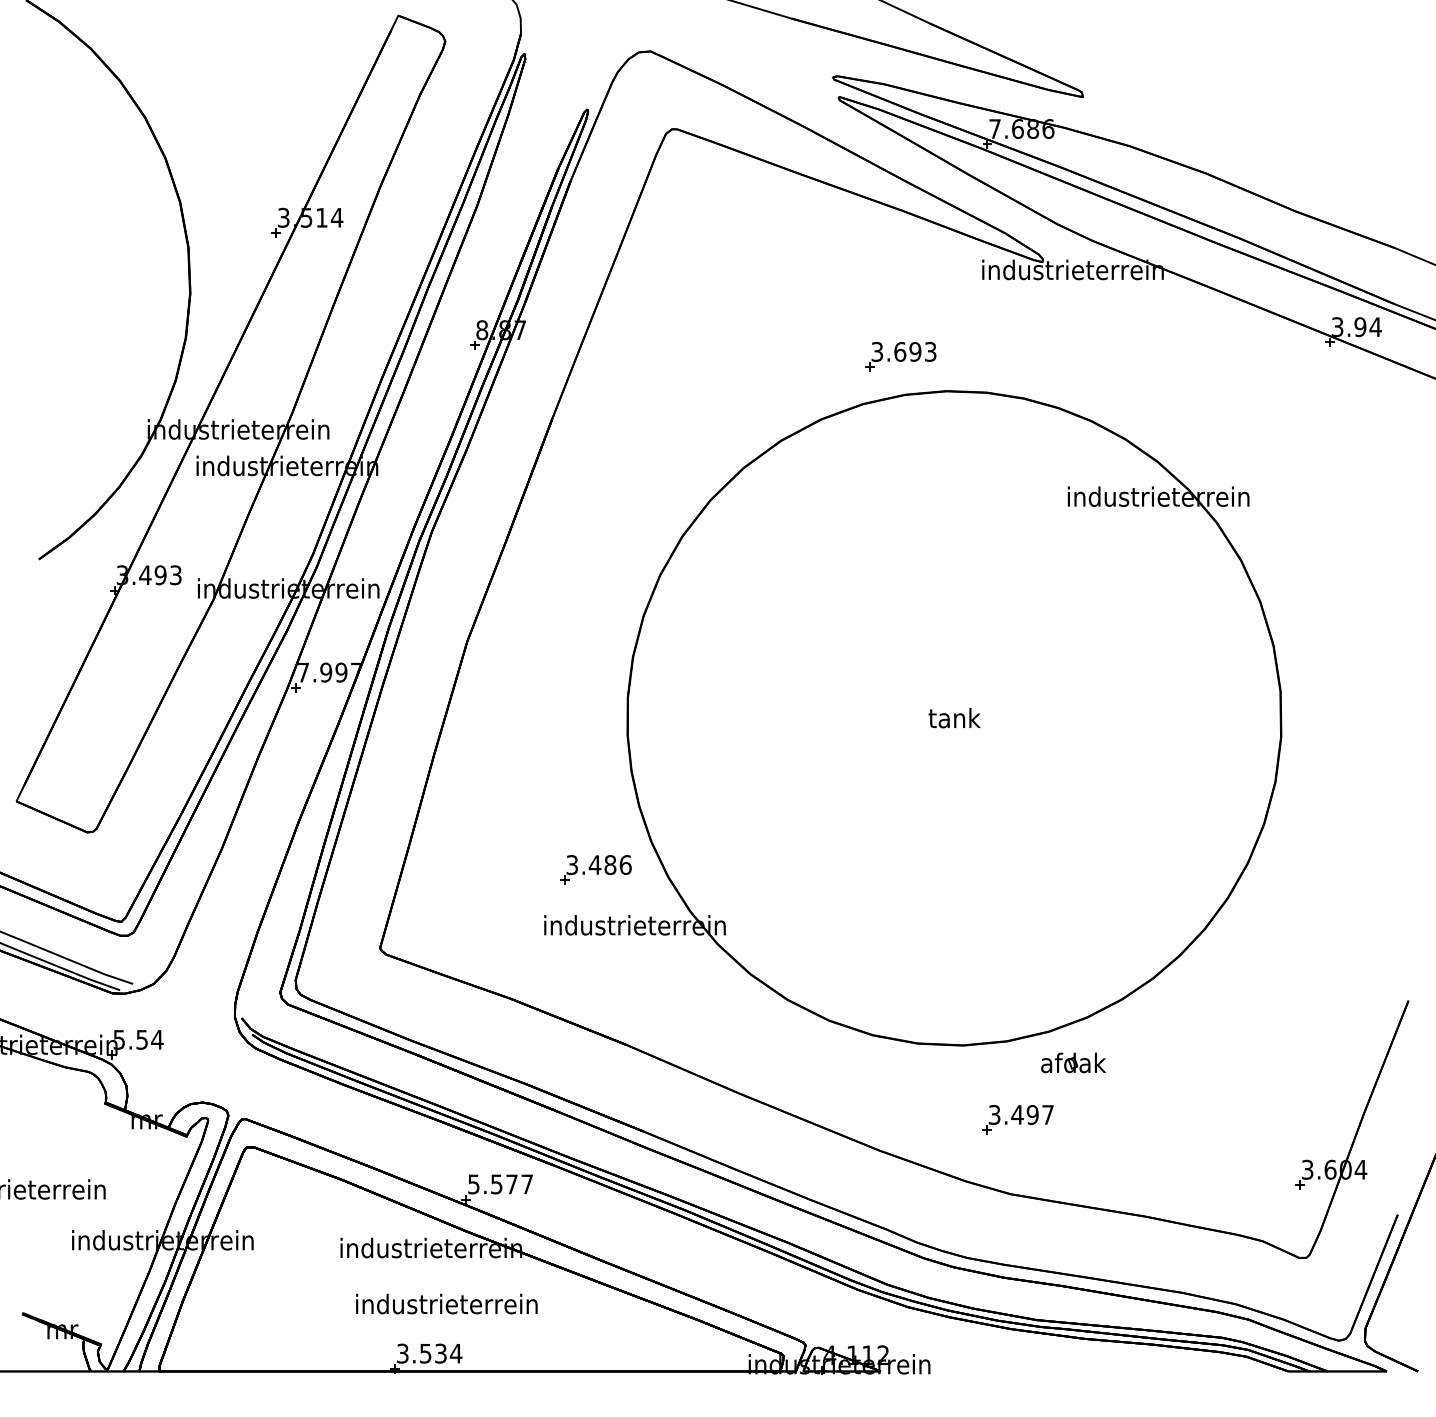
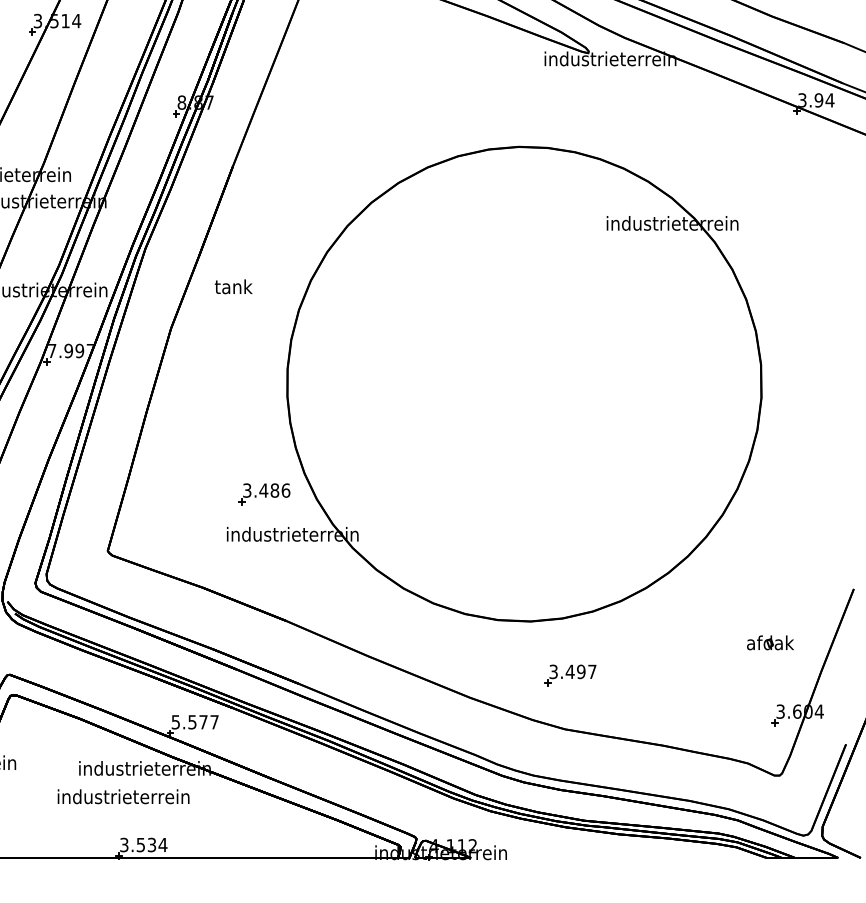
part: (900, 356) -> (485, 121), removed
text: (954, 717) -> (233, 286), moved
part: (1073, 1062) -> (770, 642), moved
text: (446, 1303) -> (123, 796), moved

